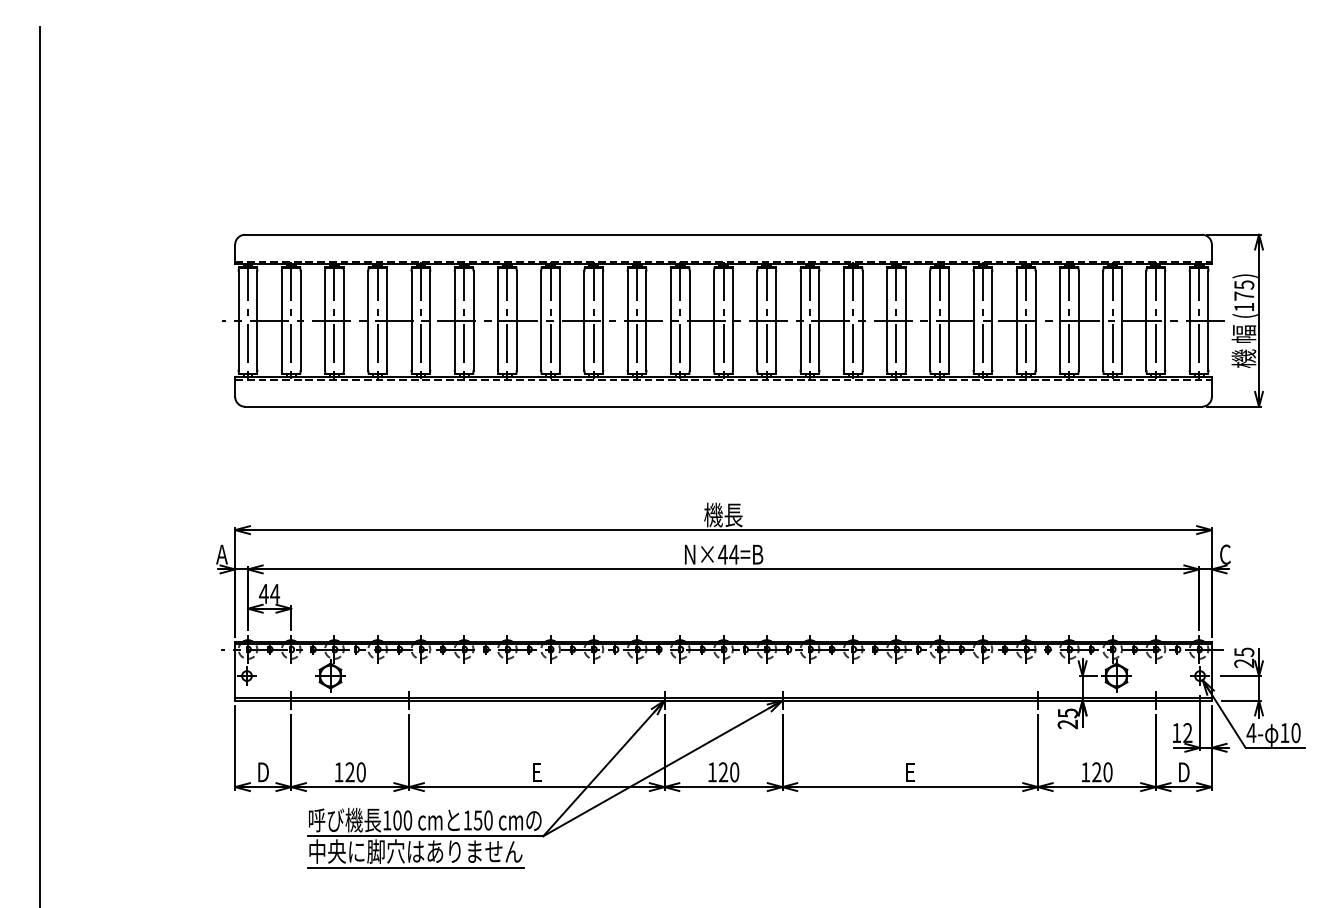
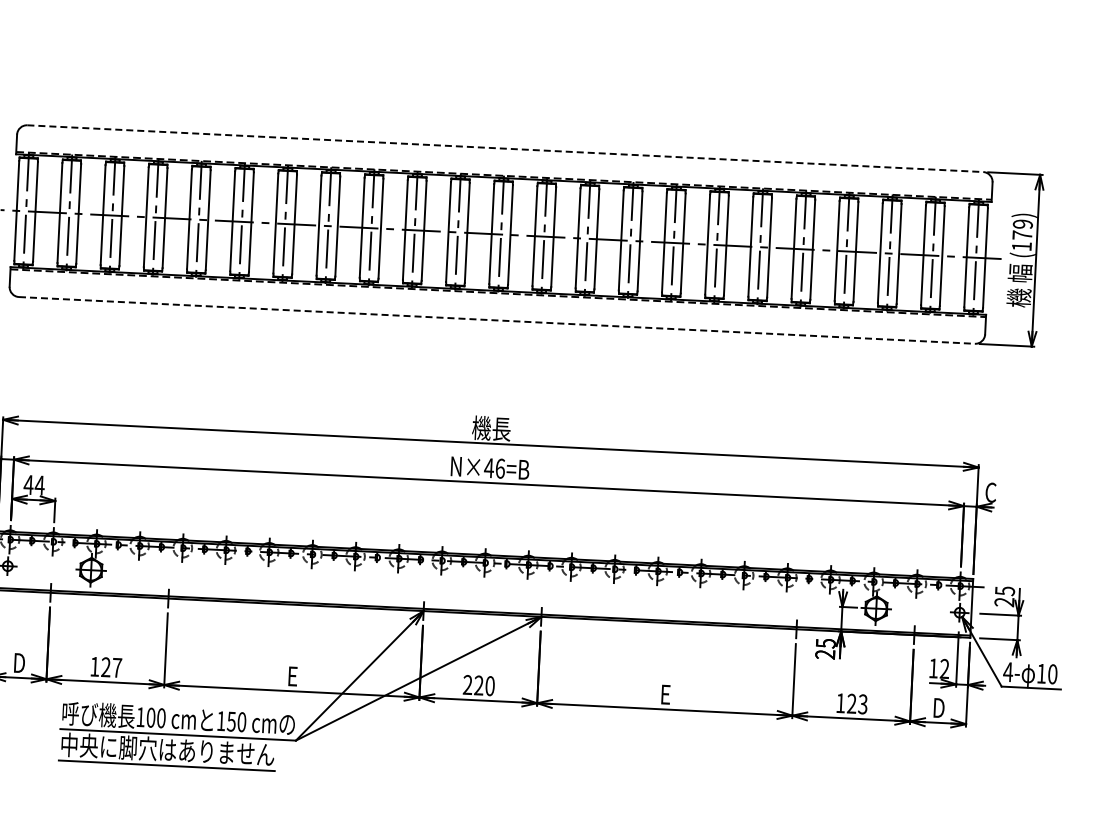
line: (724, 234) -> (506, 148), solid -> dashed
text: (1244, 284) -> (1023, 223), (175) -> (179)
line: (724, 406) -> (497, 320), solid -> dashed
text: (734, 554) -> (500, 468), N×44=B -> N×46=B
text: (360, 772) -> (116, 668), 120 -> 127
text: (711, 772) -> (467, 685), 120 -> 220
text: (1107, 772) -> (862, 704), 120 -> 123

